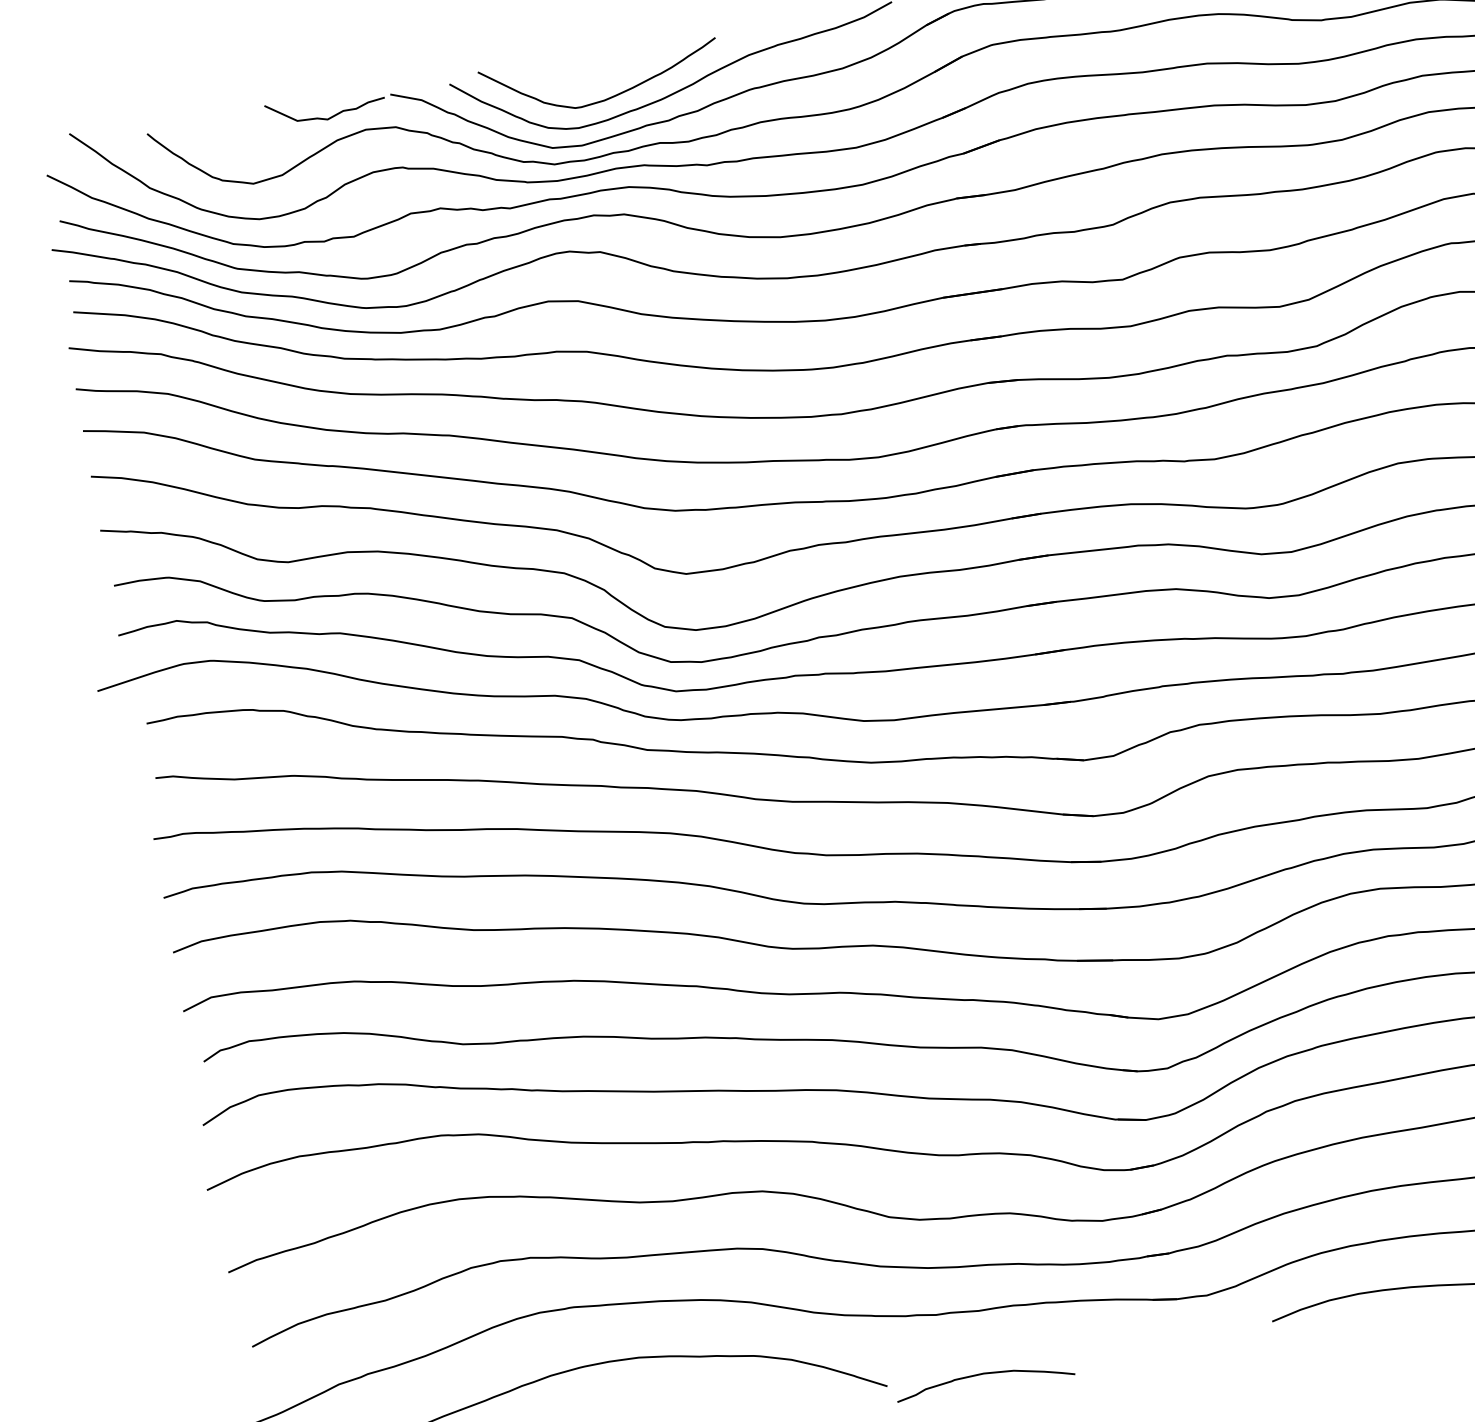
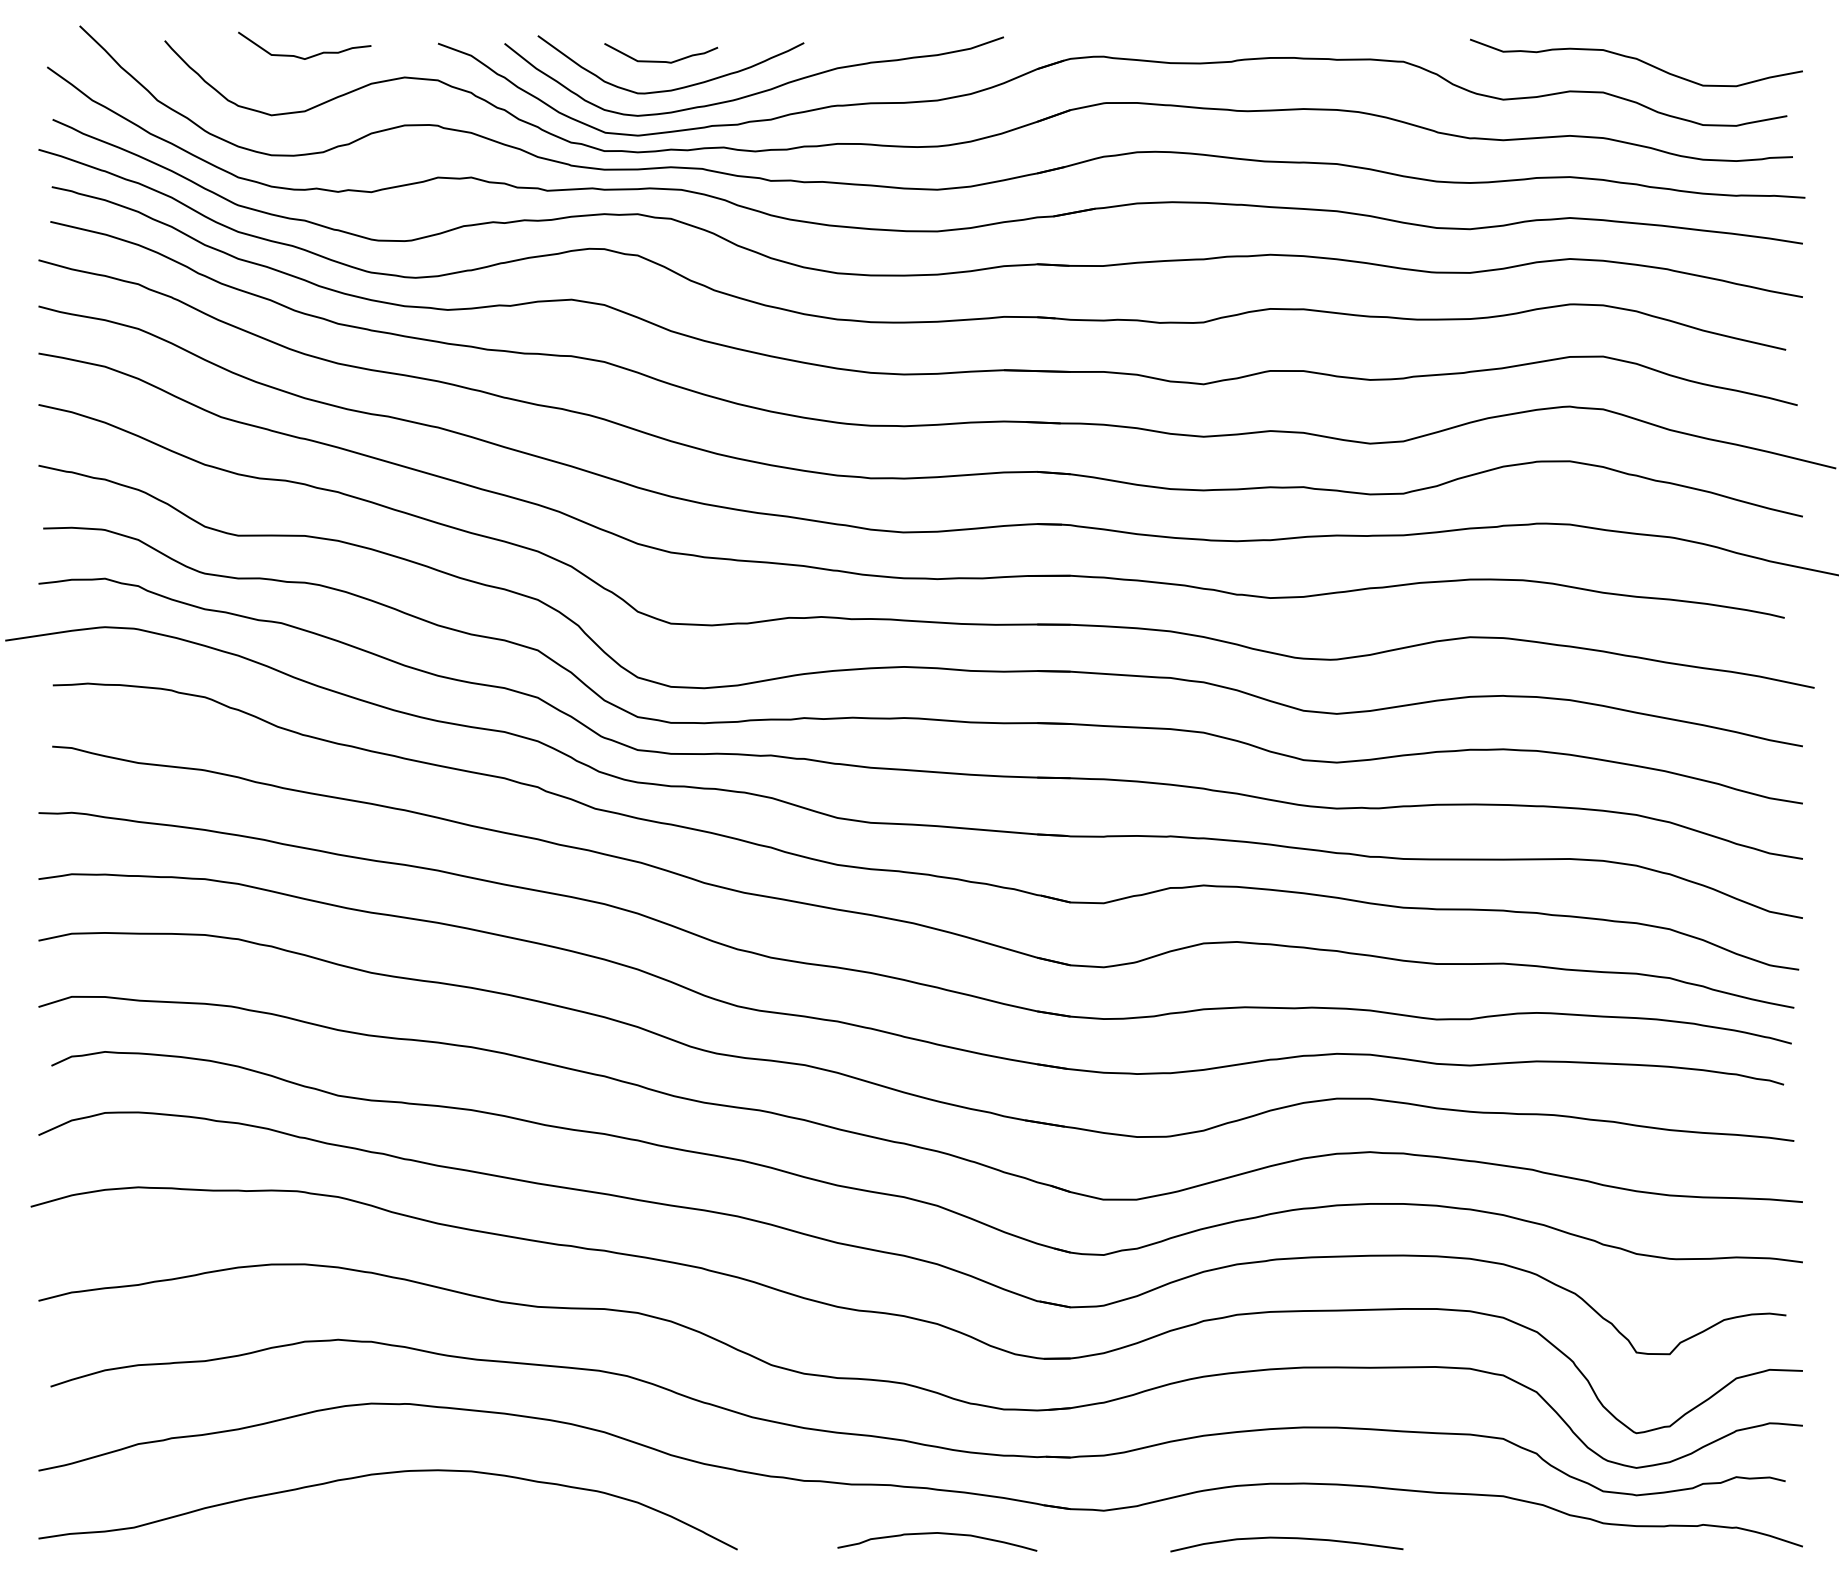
curve: (588, 75) -> (658, 60), added
curve: (330, 116) -> (308, 56), moved
curve: (986, 1374) -> (940, 1534), moved

